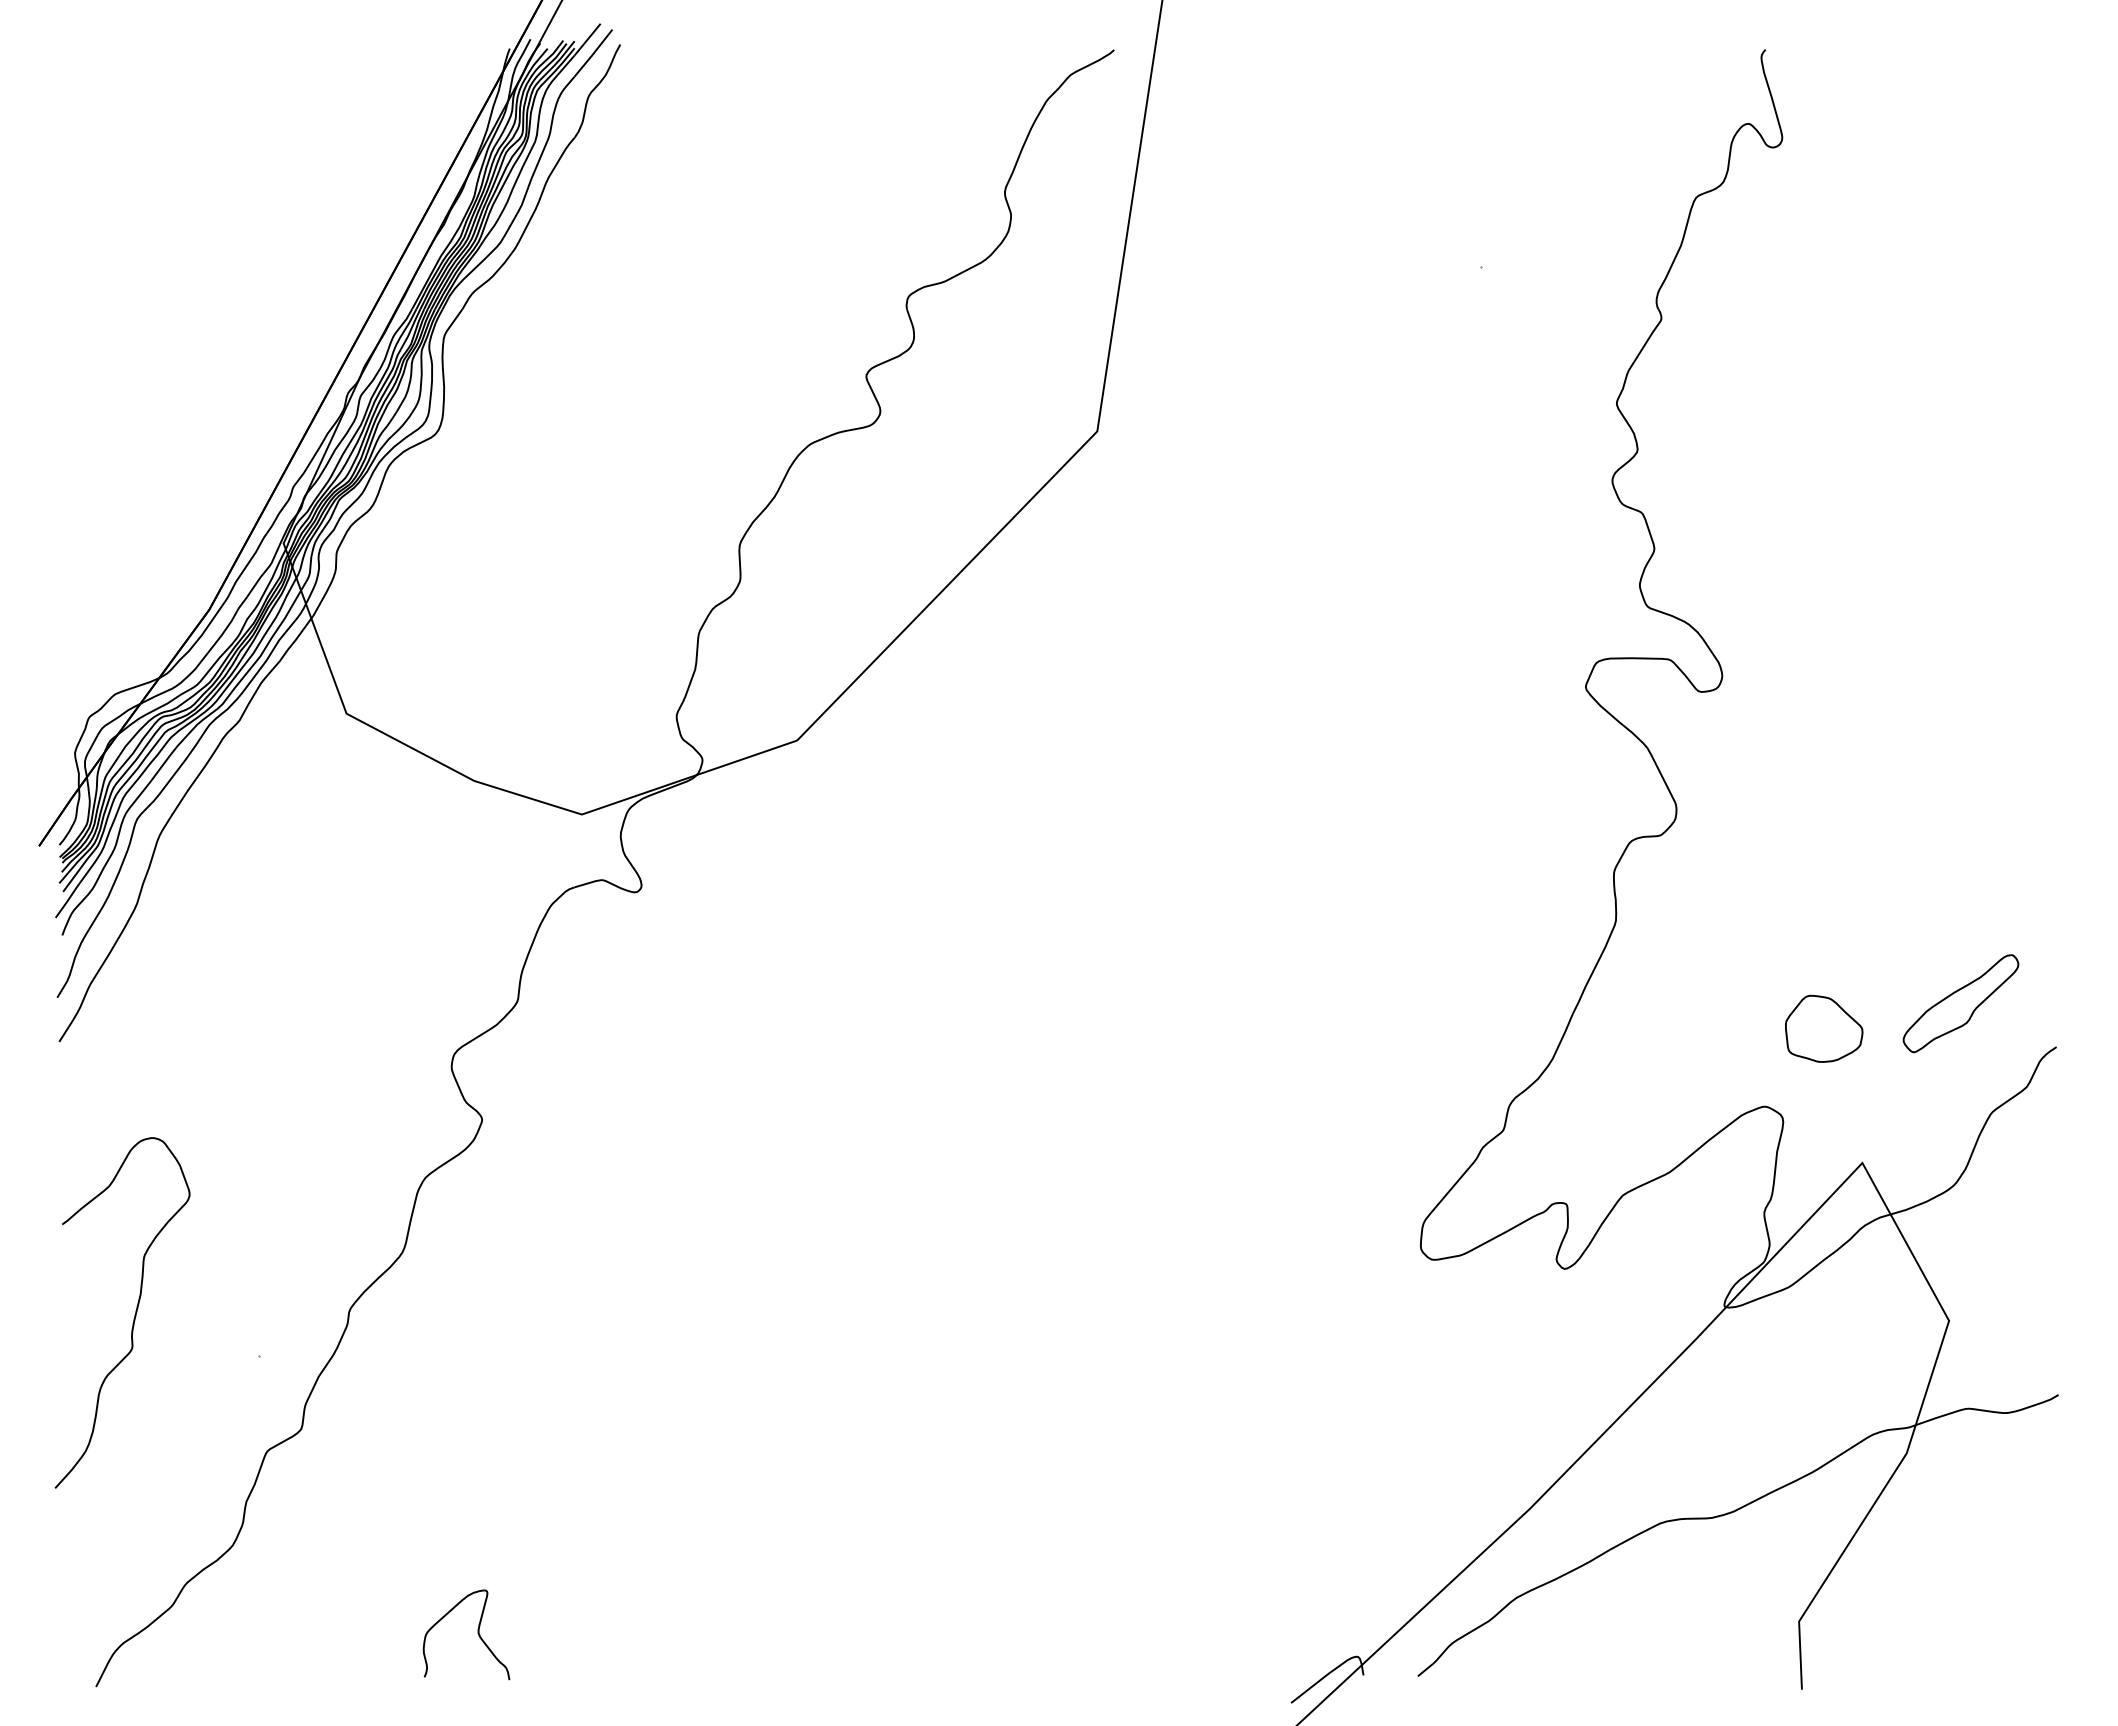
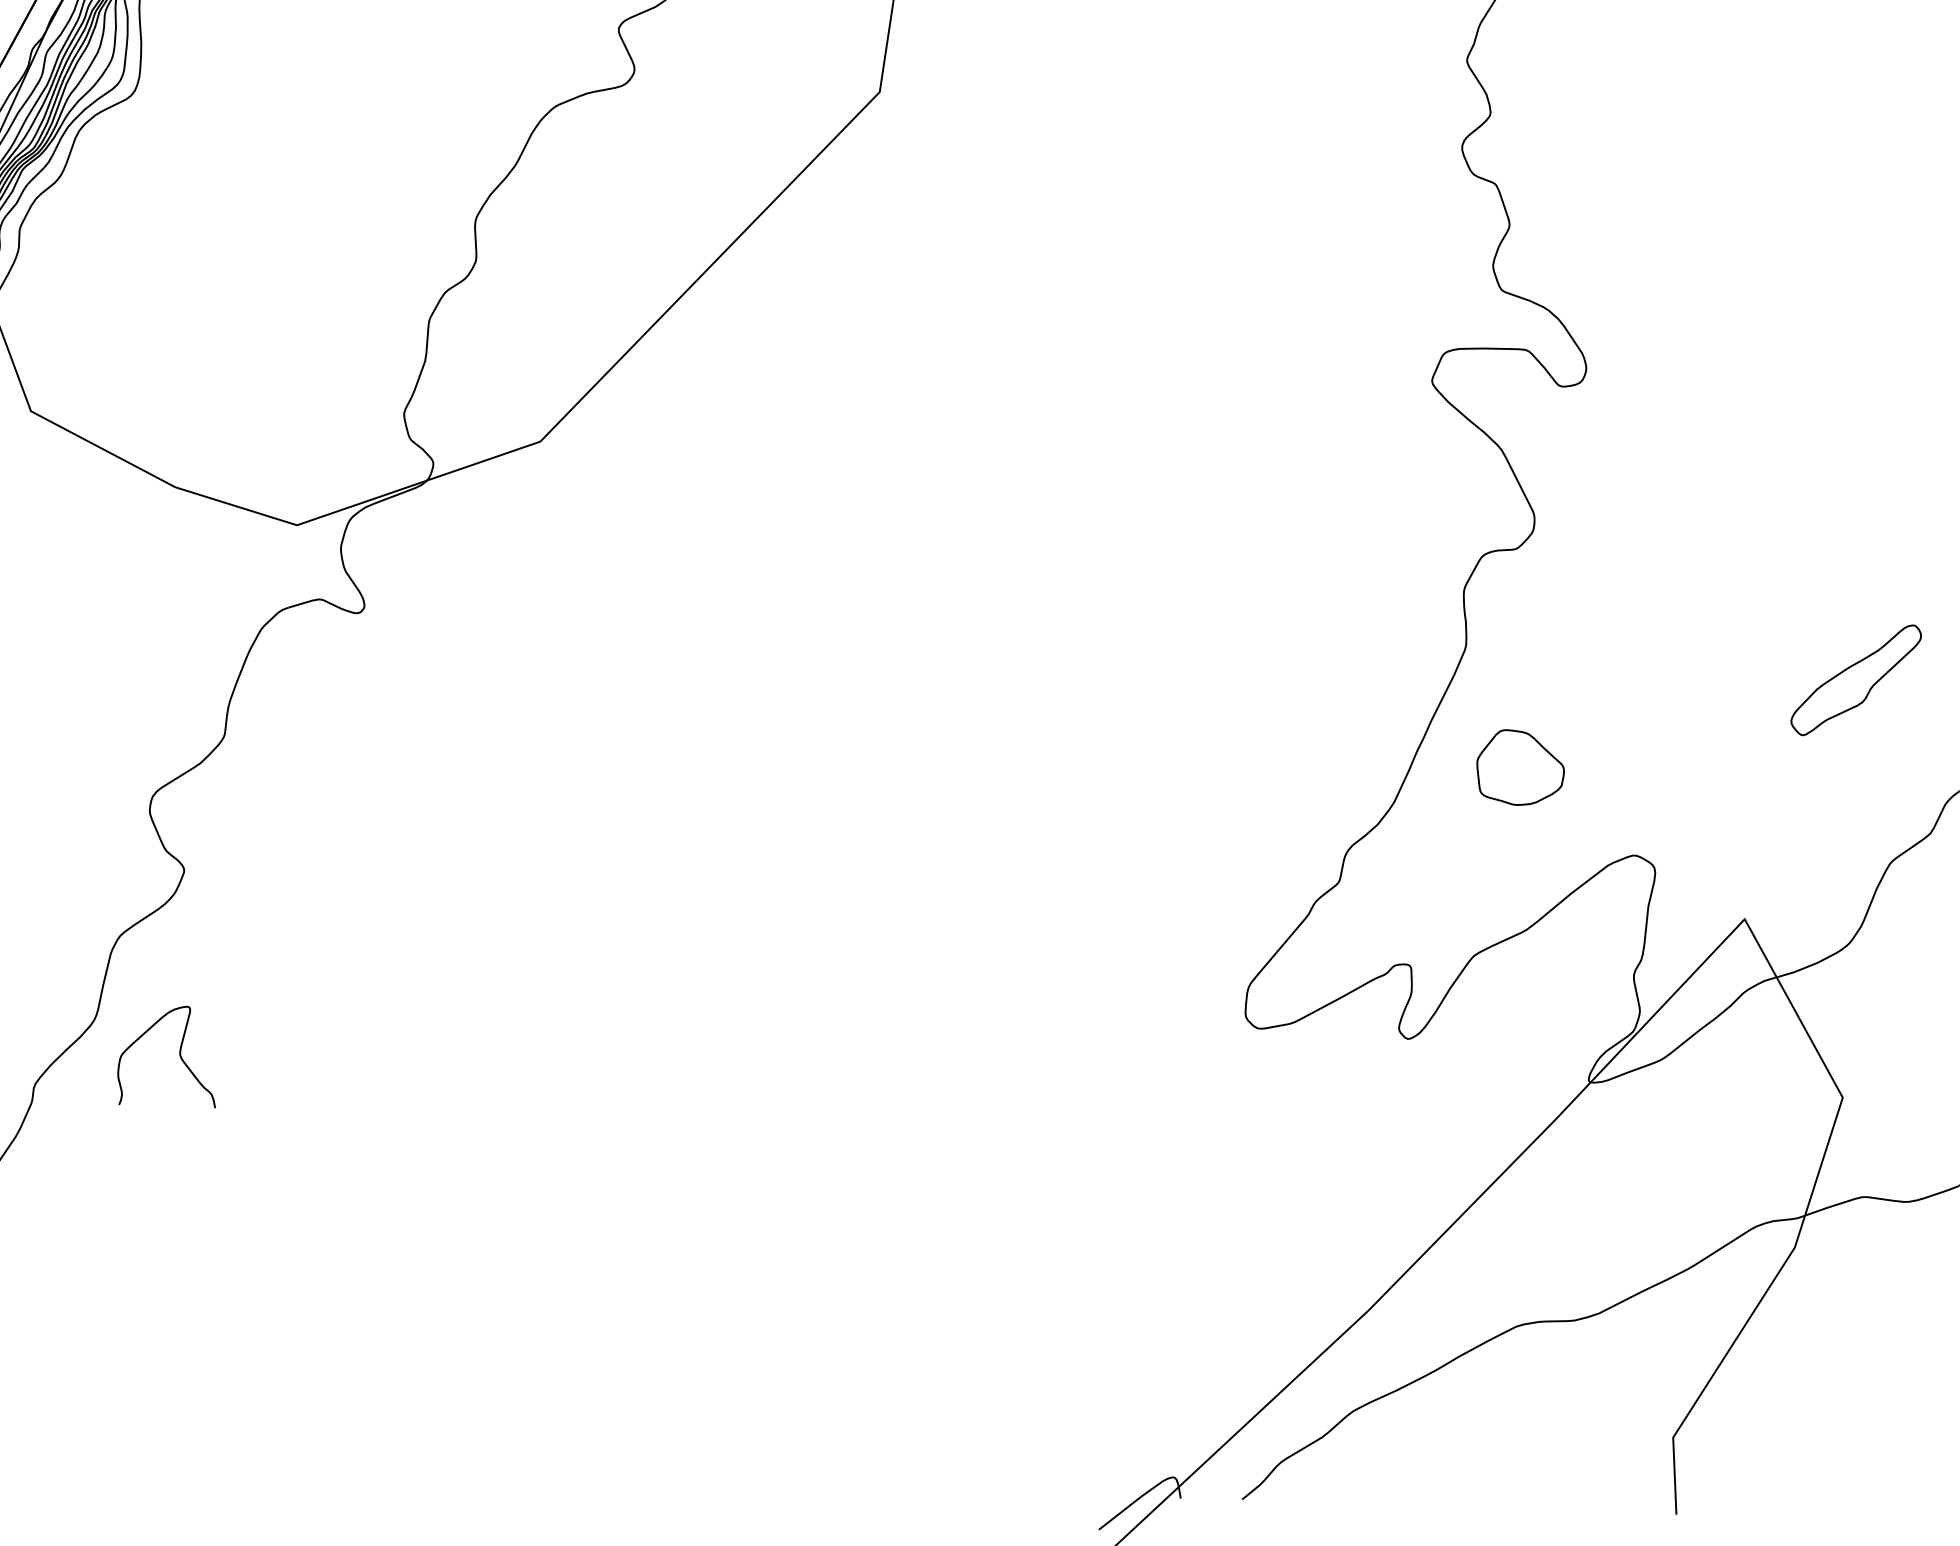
part: (1960, 1003) -> (1855, 680), moved
part: (1824, 1028) -> (1521, 767), moved
curve: (477, 1633) -> (178, 1055), moved

